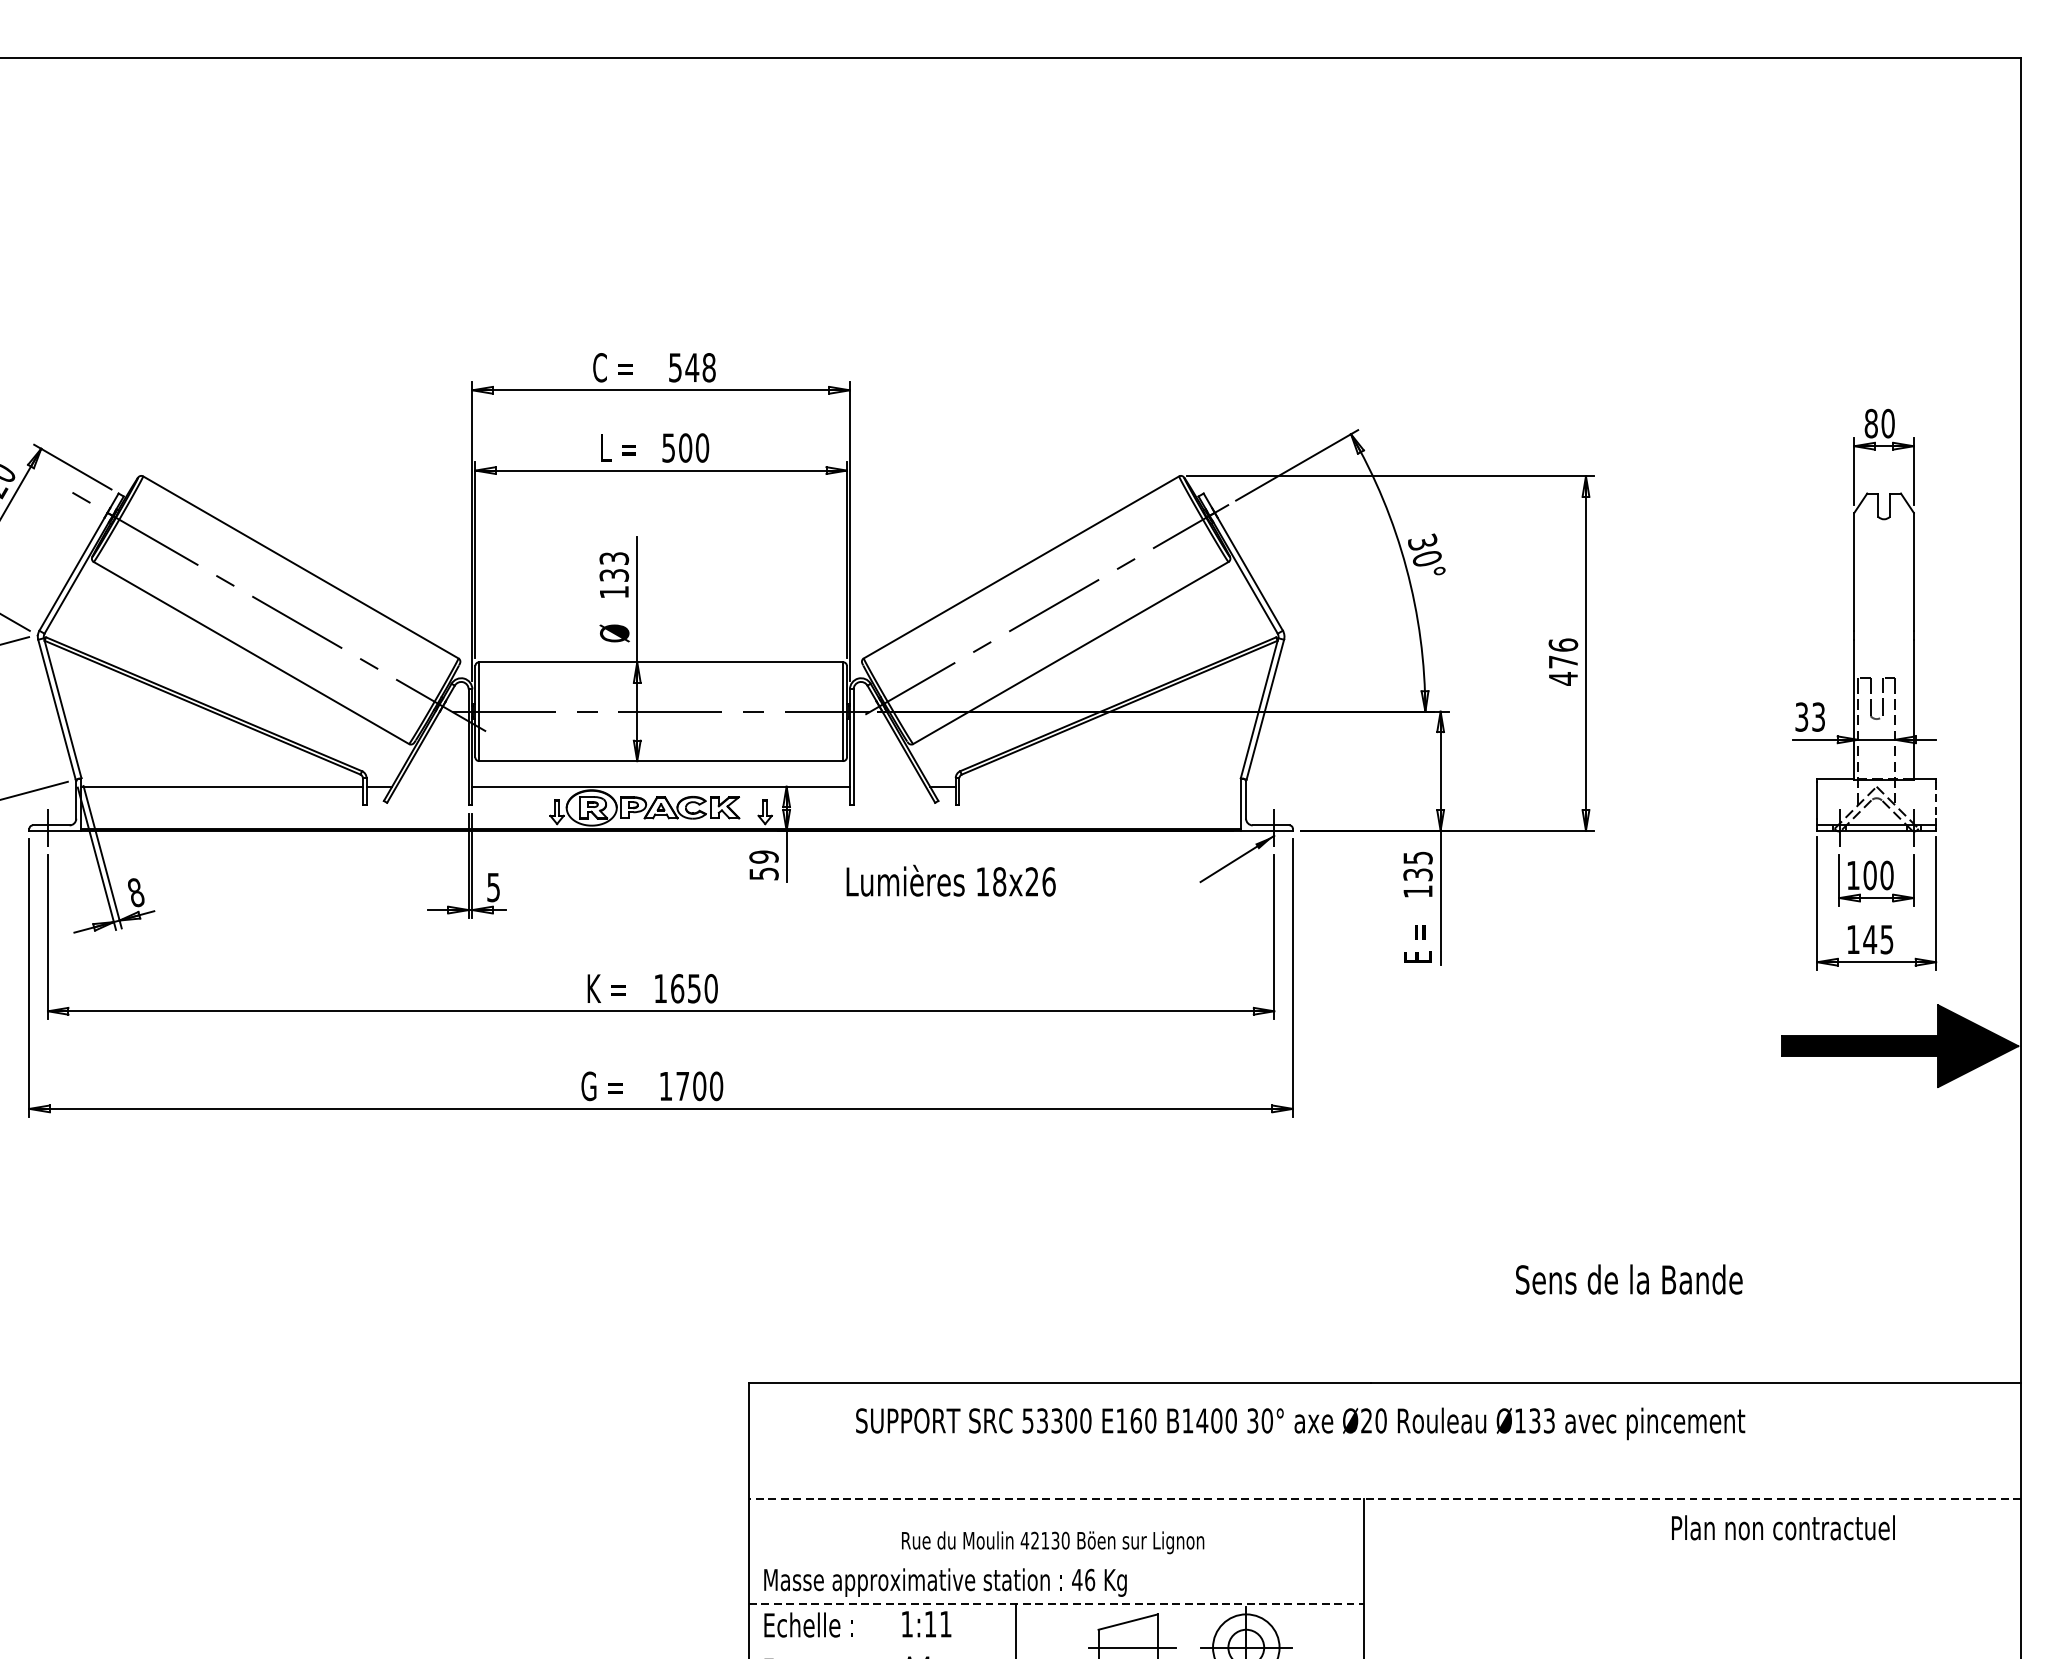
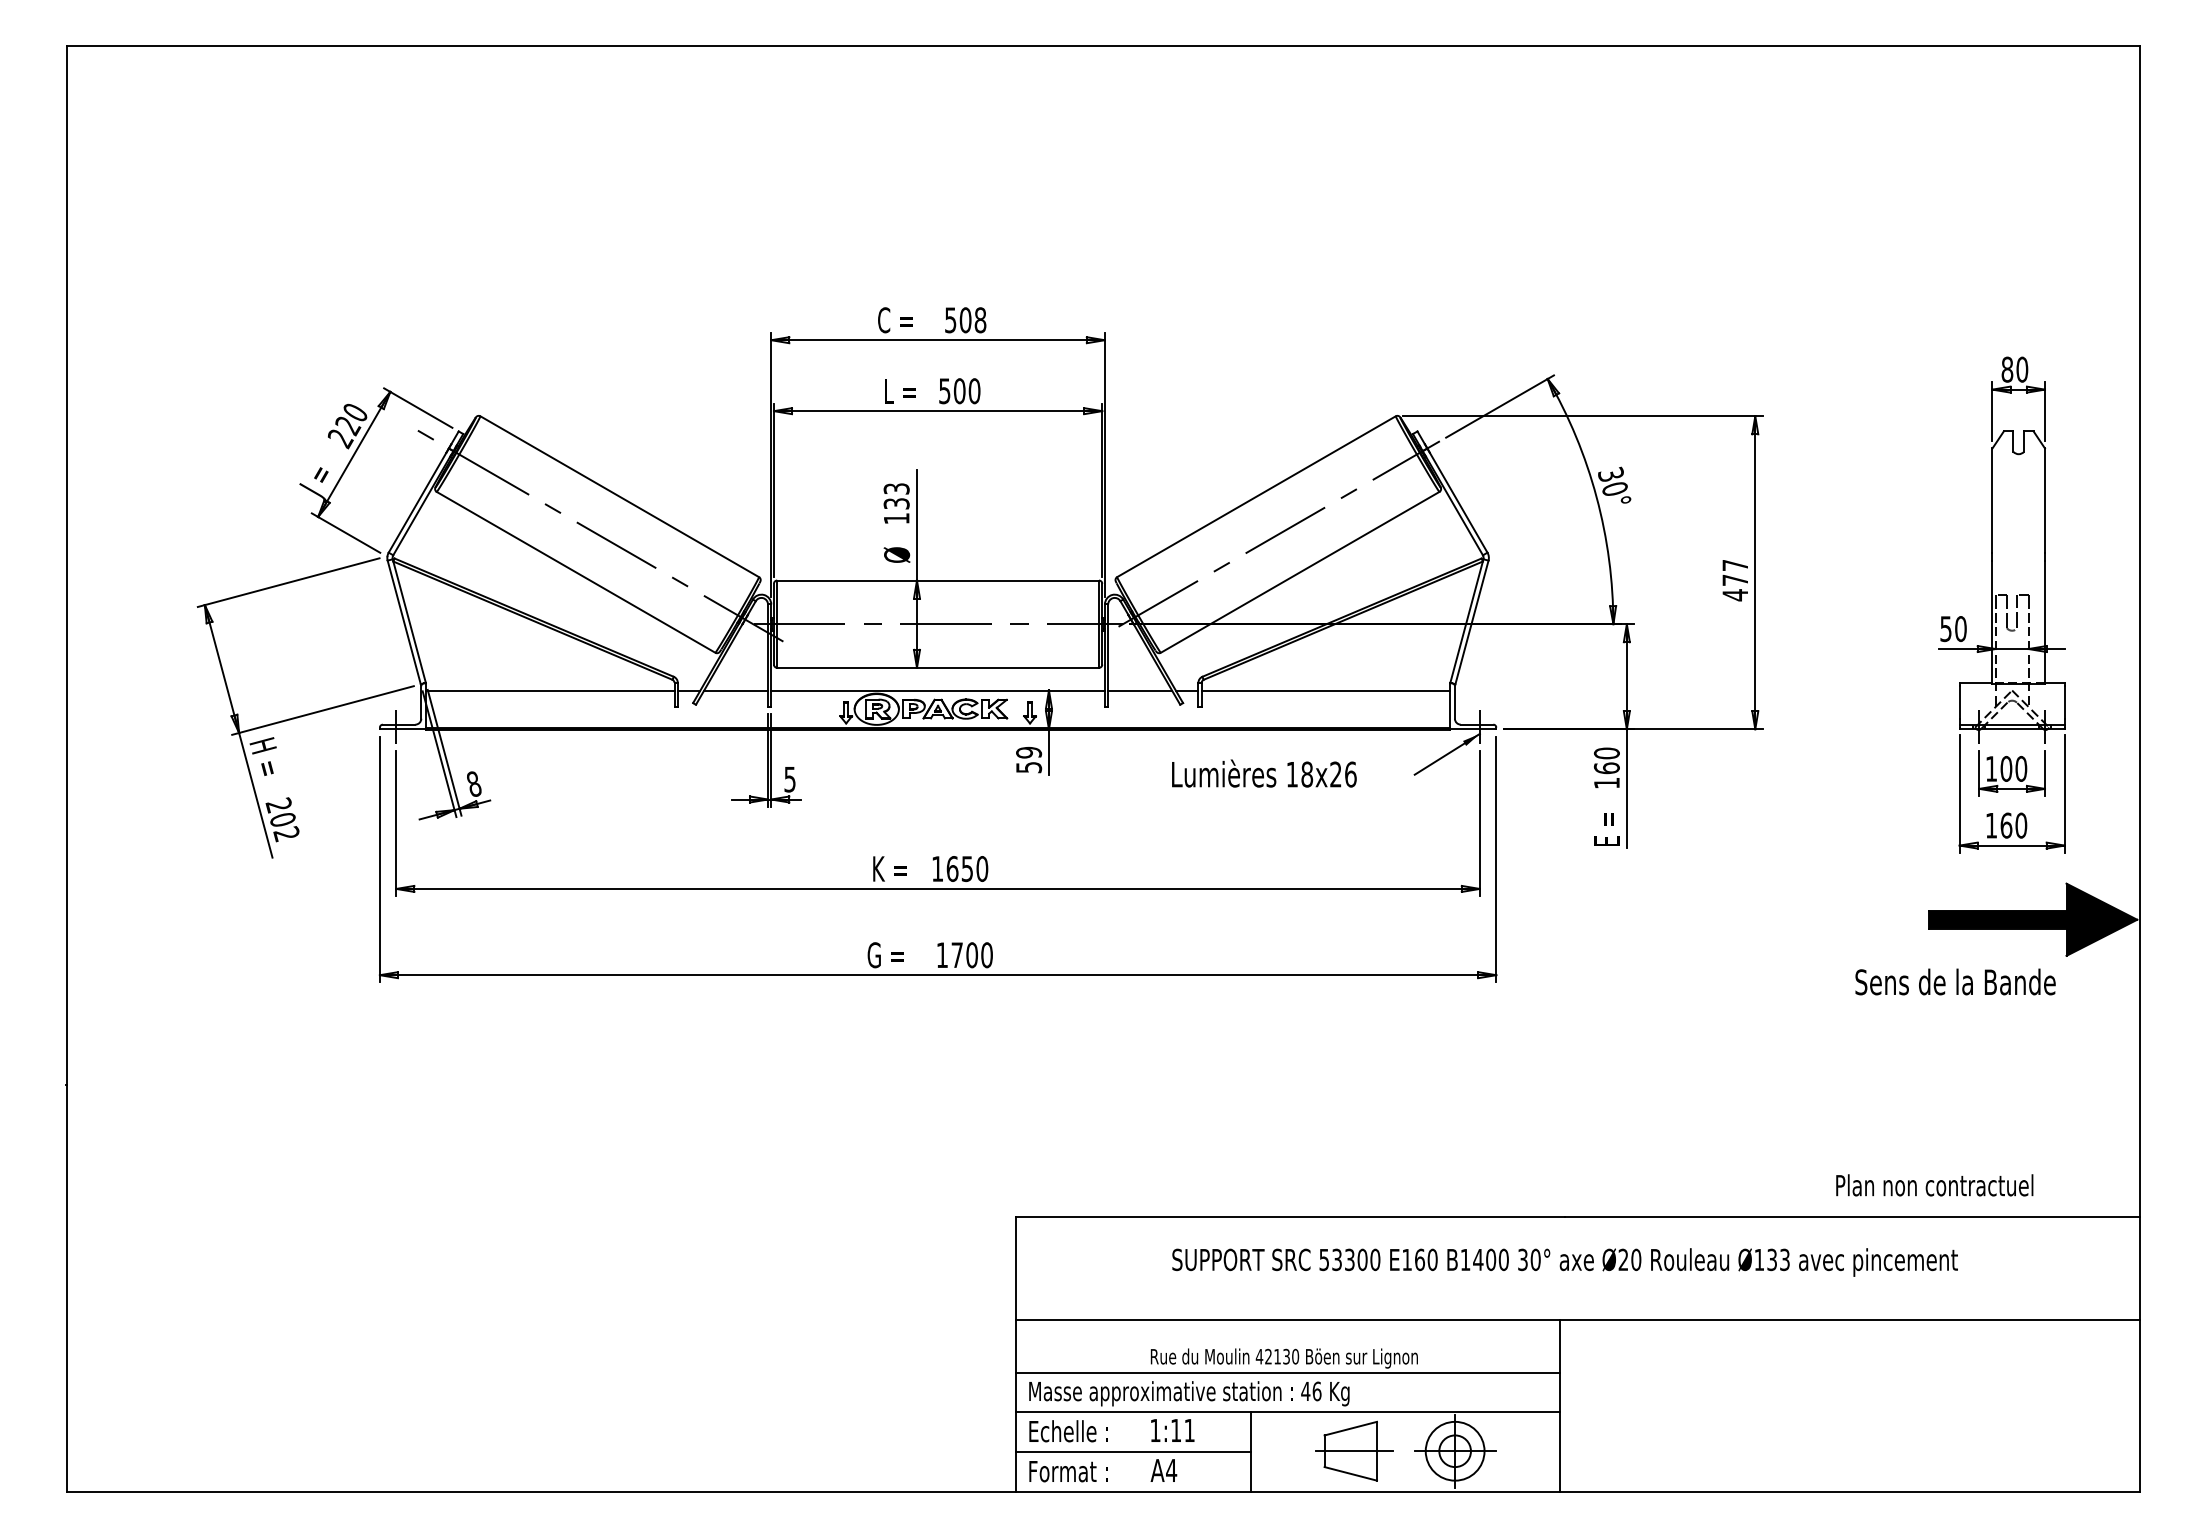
text: (692, 367) -> (965, 320), 548 -> 508
text: (1563, 645) -> (1735, 565), 476 -> 477
text: (1810, 717) -> (1953, 629), 33 -> 50
line: (432, 786) -> (736, 690), added
line: (890, 786) -> (1140, 690), added
line: (1099, 786) -> (1325, 690), added
line: (1935, 801) -> (2064, 703), dashed -> solid
text: (1417, 865) -> (1606, 760), 135 -> 160
text: (951, 880) -> (1264, 773), moved
text: (1878, 939) -> (2013, 825), 145 -> 160
text: (1629, 1279) -> (1955, 981), moved
text: (1299, 1423) -> (1564, 1262), moved
line: (1384, 1499) -> (1577, 1320), dashed -> solid
text: (1783, 1527) -> (1934, 1185), moved
line: (1056, 1558) -> (1287, 1372), added
line: (1056, 1603) -> (1287, 1412), dashed -> solid
line: (882, 1649) -> (1133, 1452), added

